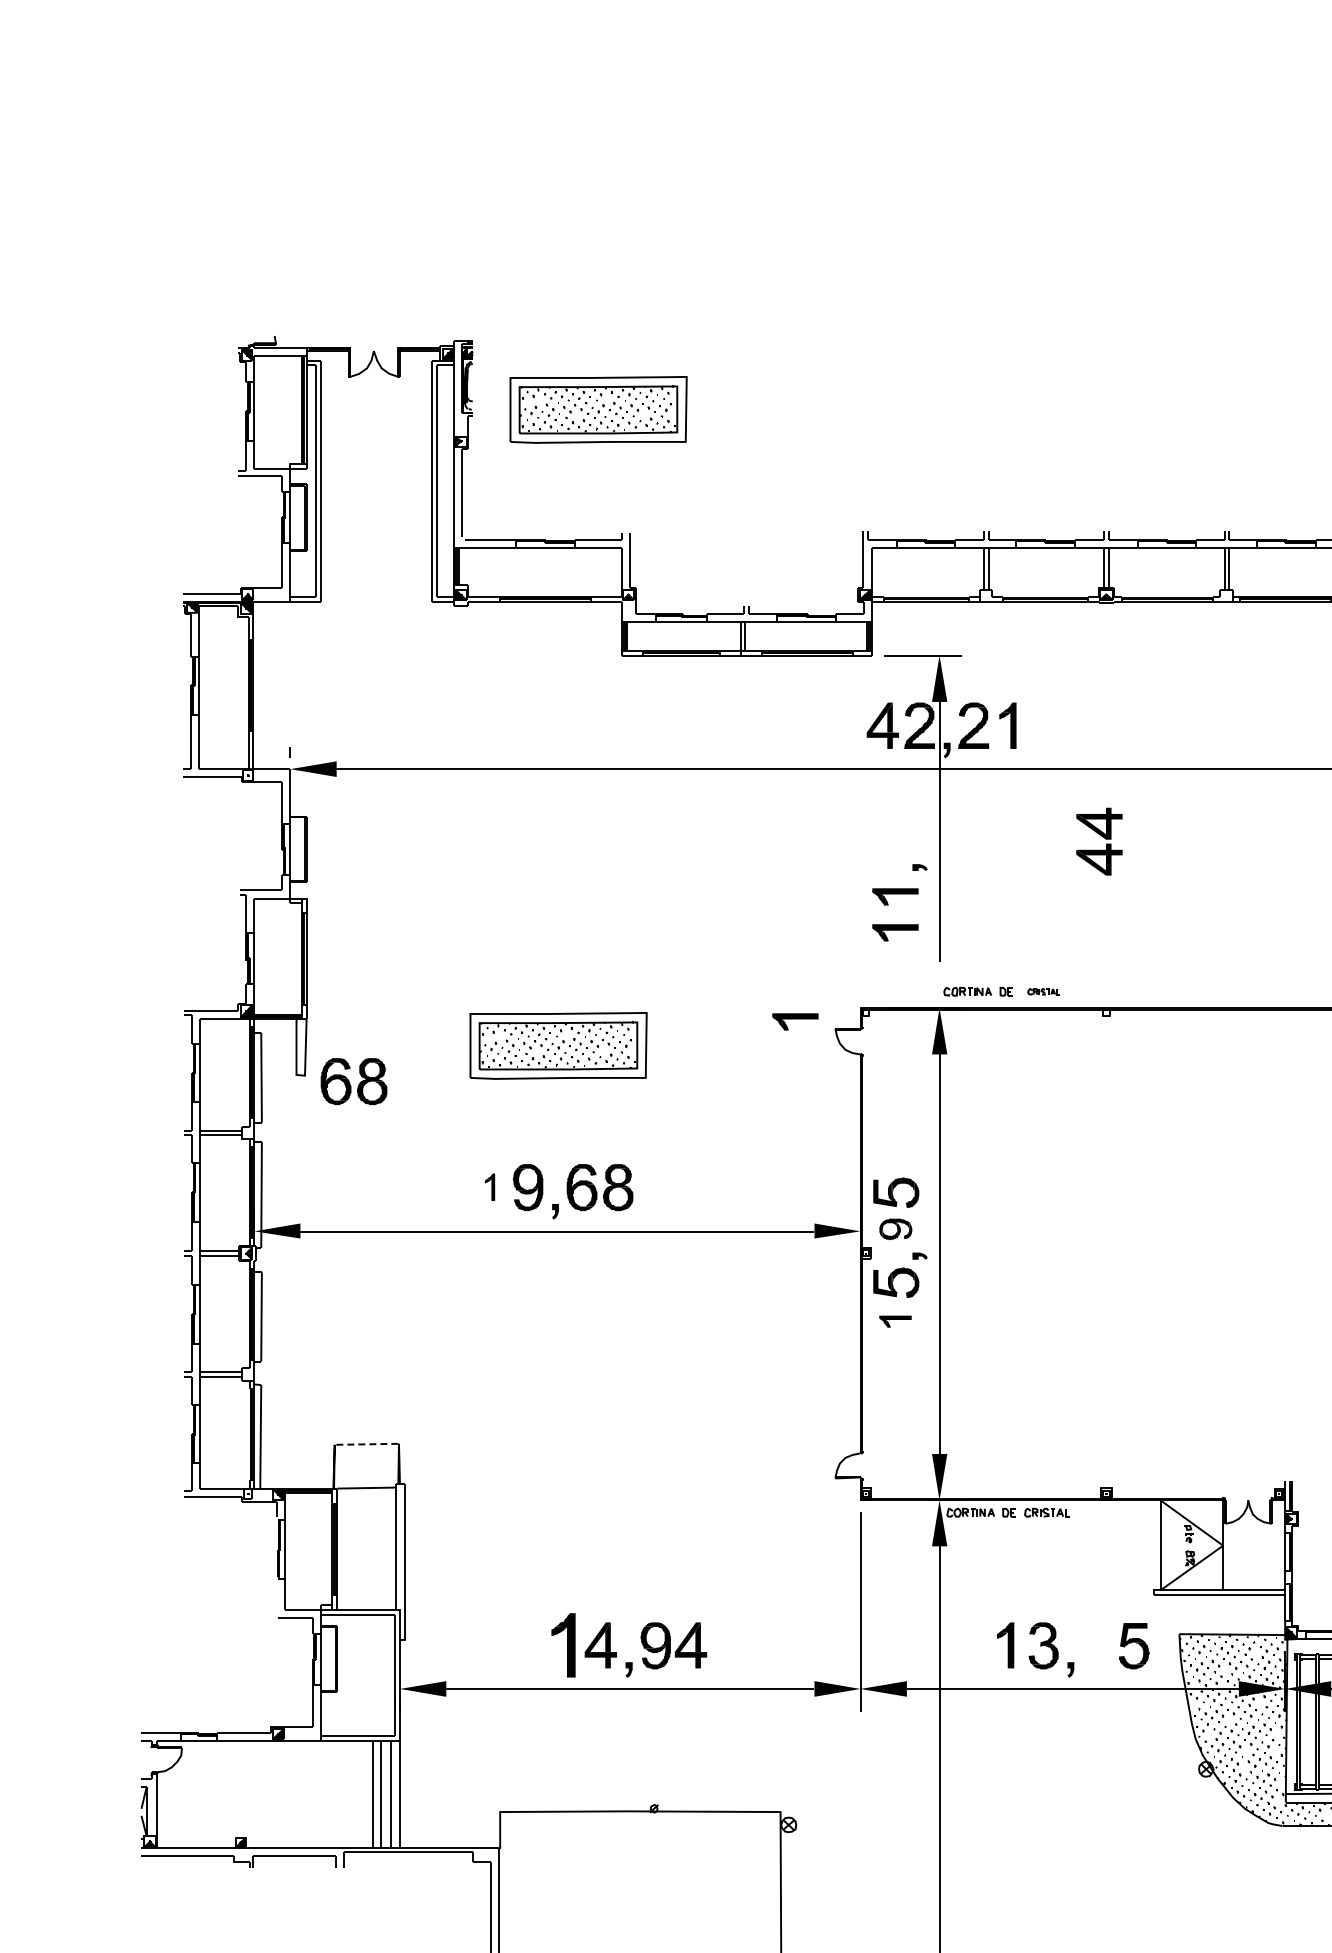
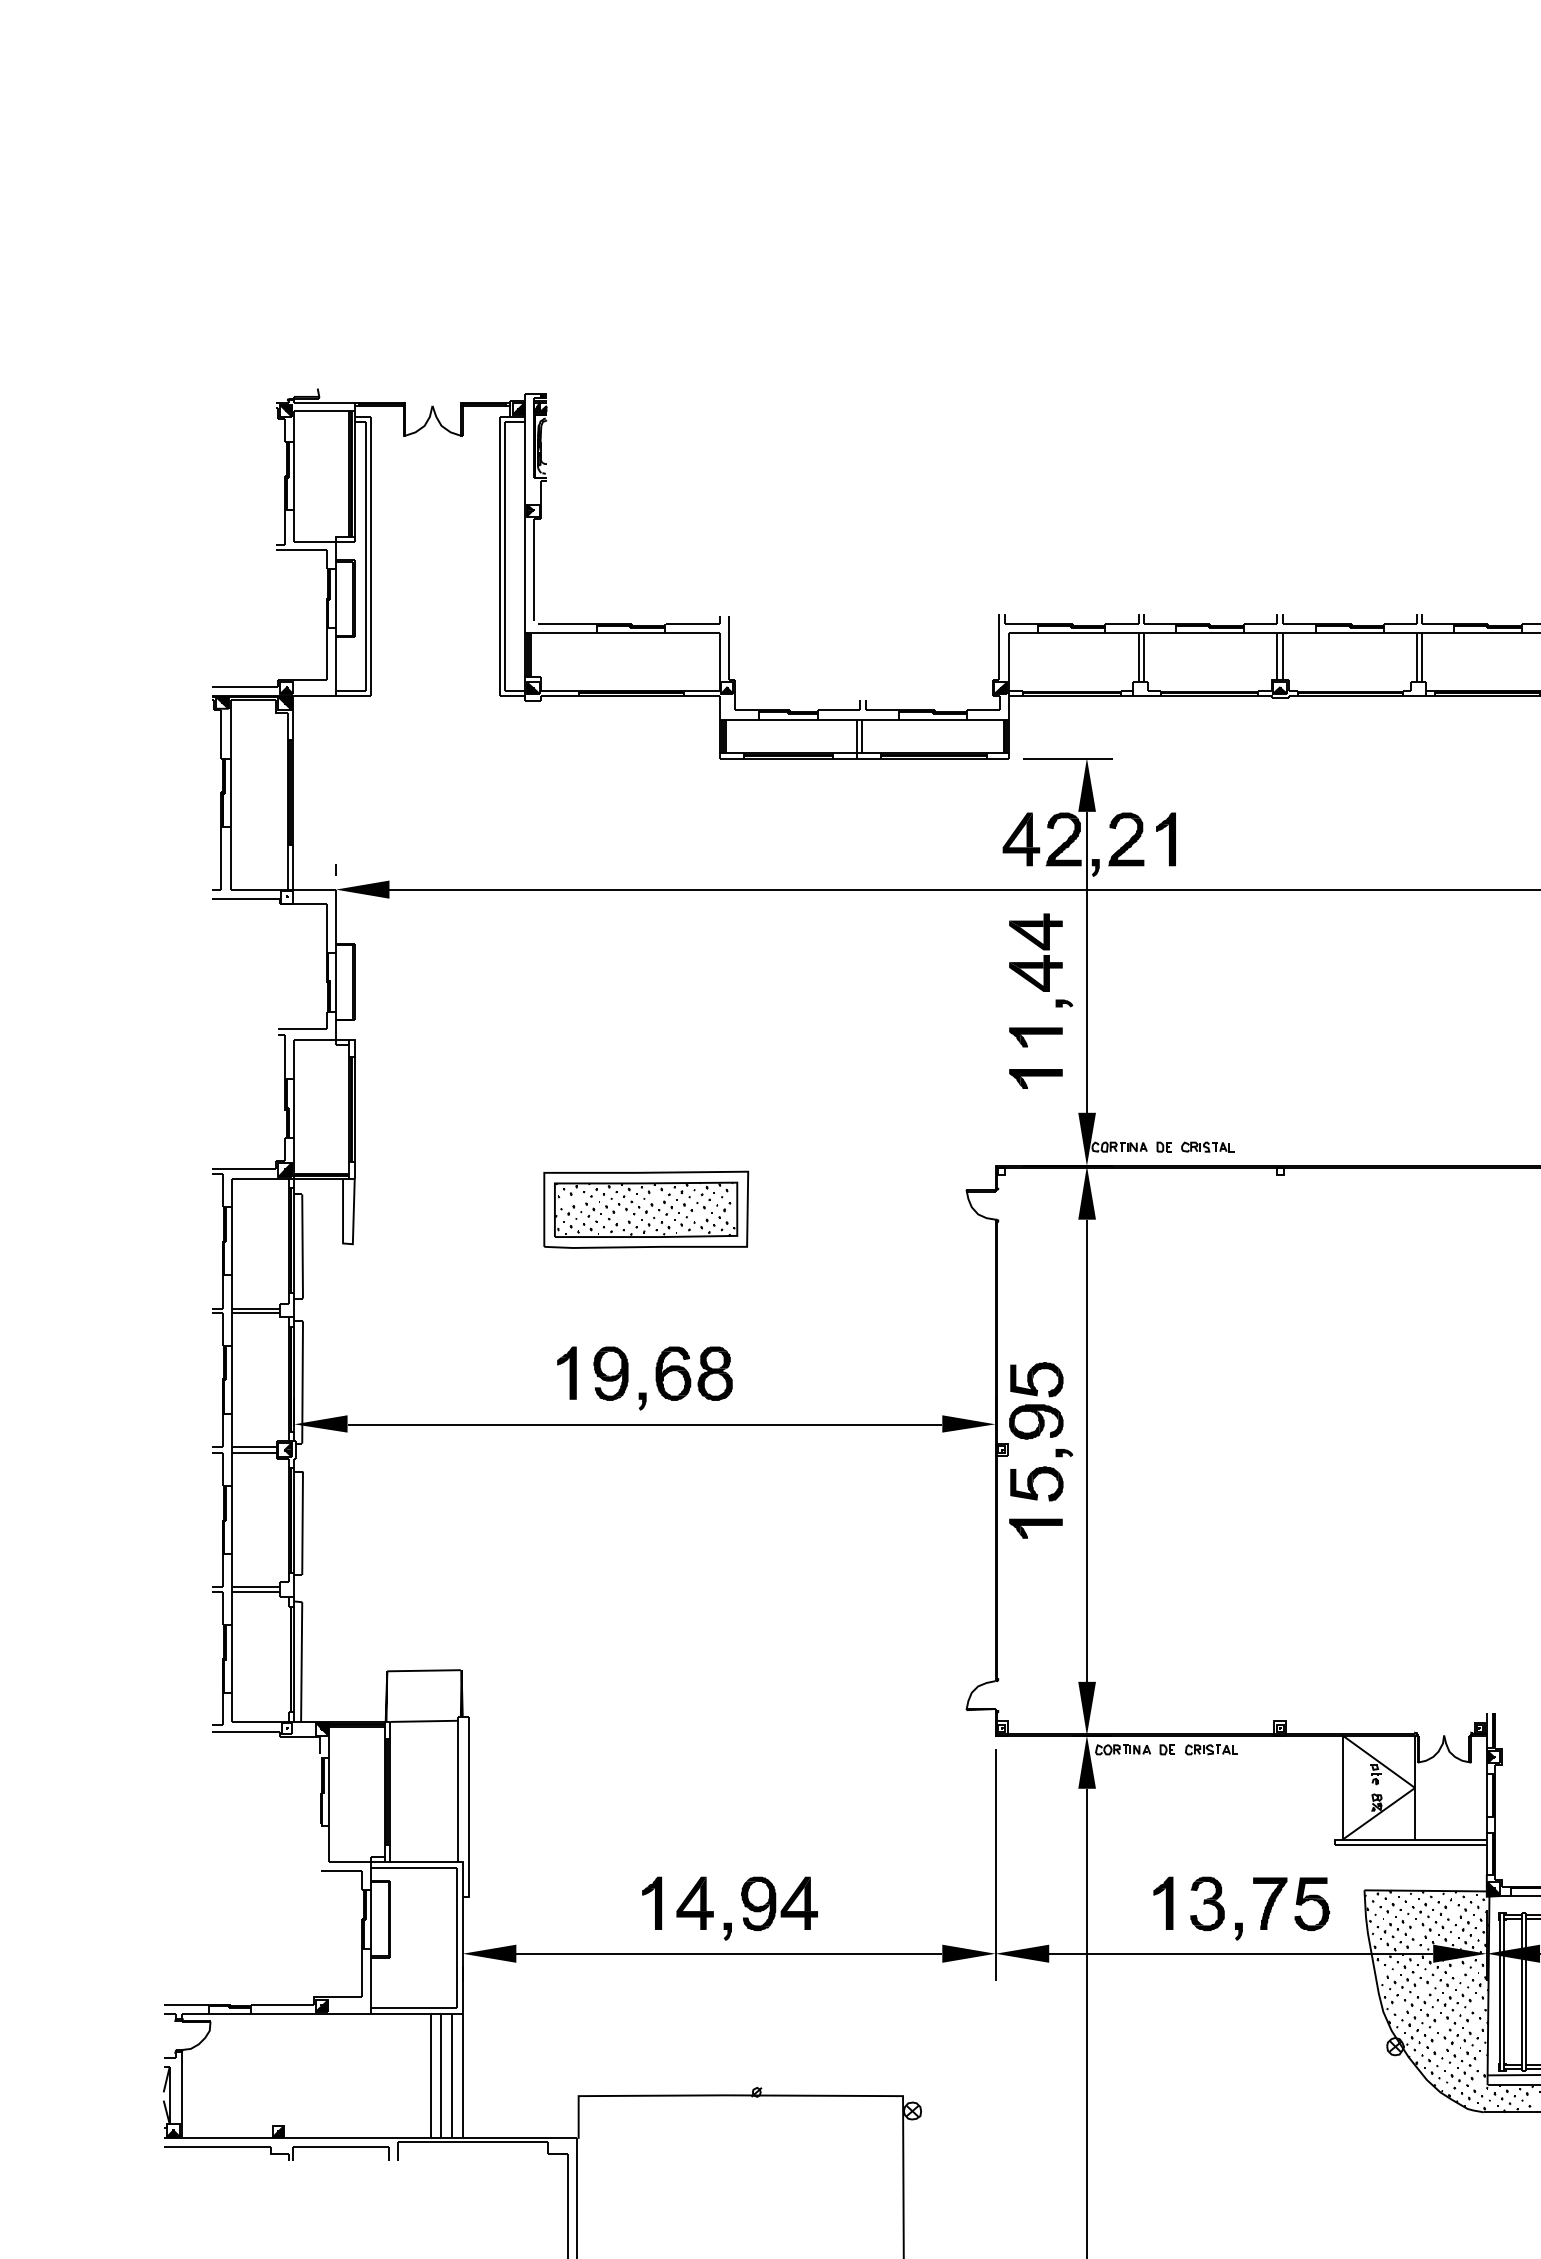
part: (598, 409) -> (692, 473), removed
part: (1099, 841) -> (1036, 952), moved
fill: (939, 985) -> (1086, 1139), added
part: (1043, 991) -> (1207, 1146), size x1.43
part: (795, 1021) -> (920, 1181), removed
part: (353, 1081) -> (408, 1250), removed
part: (489, 1187) -> (566, 1373), size x1.67
part: (895, 1229) -> (1036, 1422), size x1.43
part: (895, 1321) -> (1036, 1528), size x1.43
line: (366, 1444) -> (424, 1670), dashed -> solid
part: (563, 1645) -> (651, 1903), size x0.71
part: (1097, 1645) -> (1269, 1903), added

